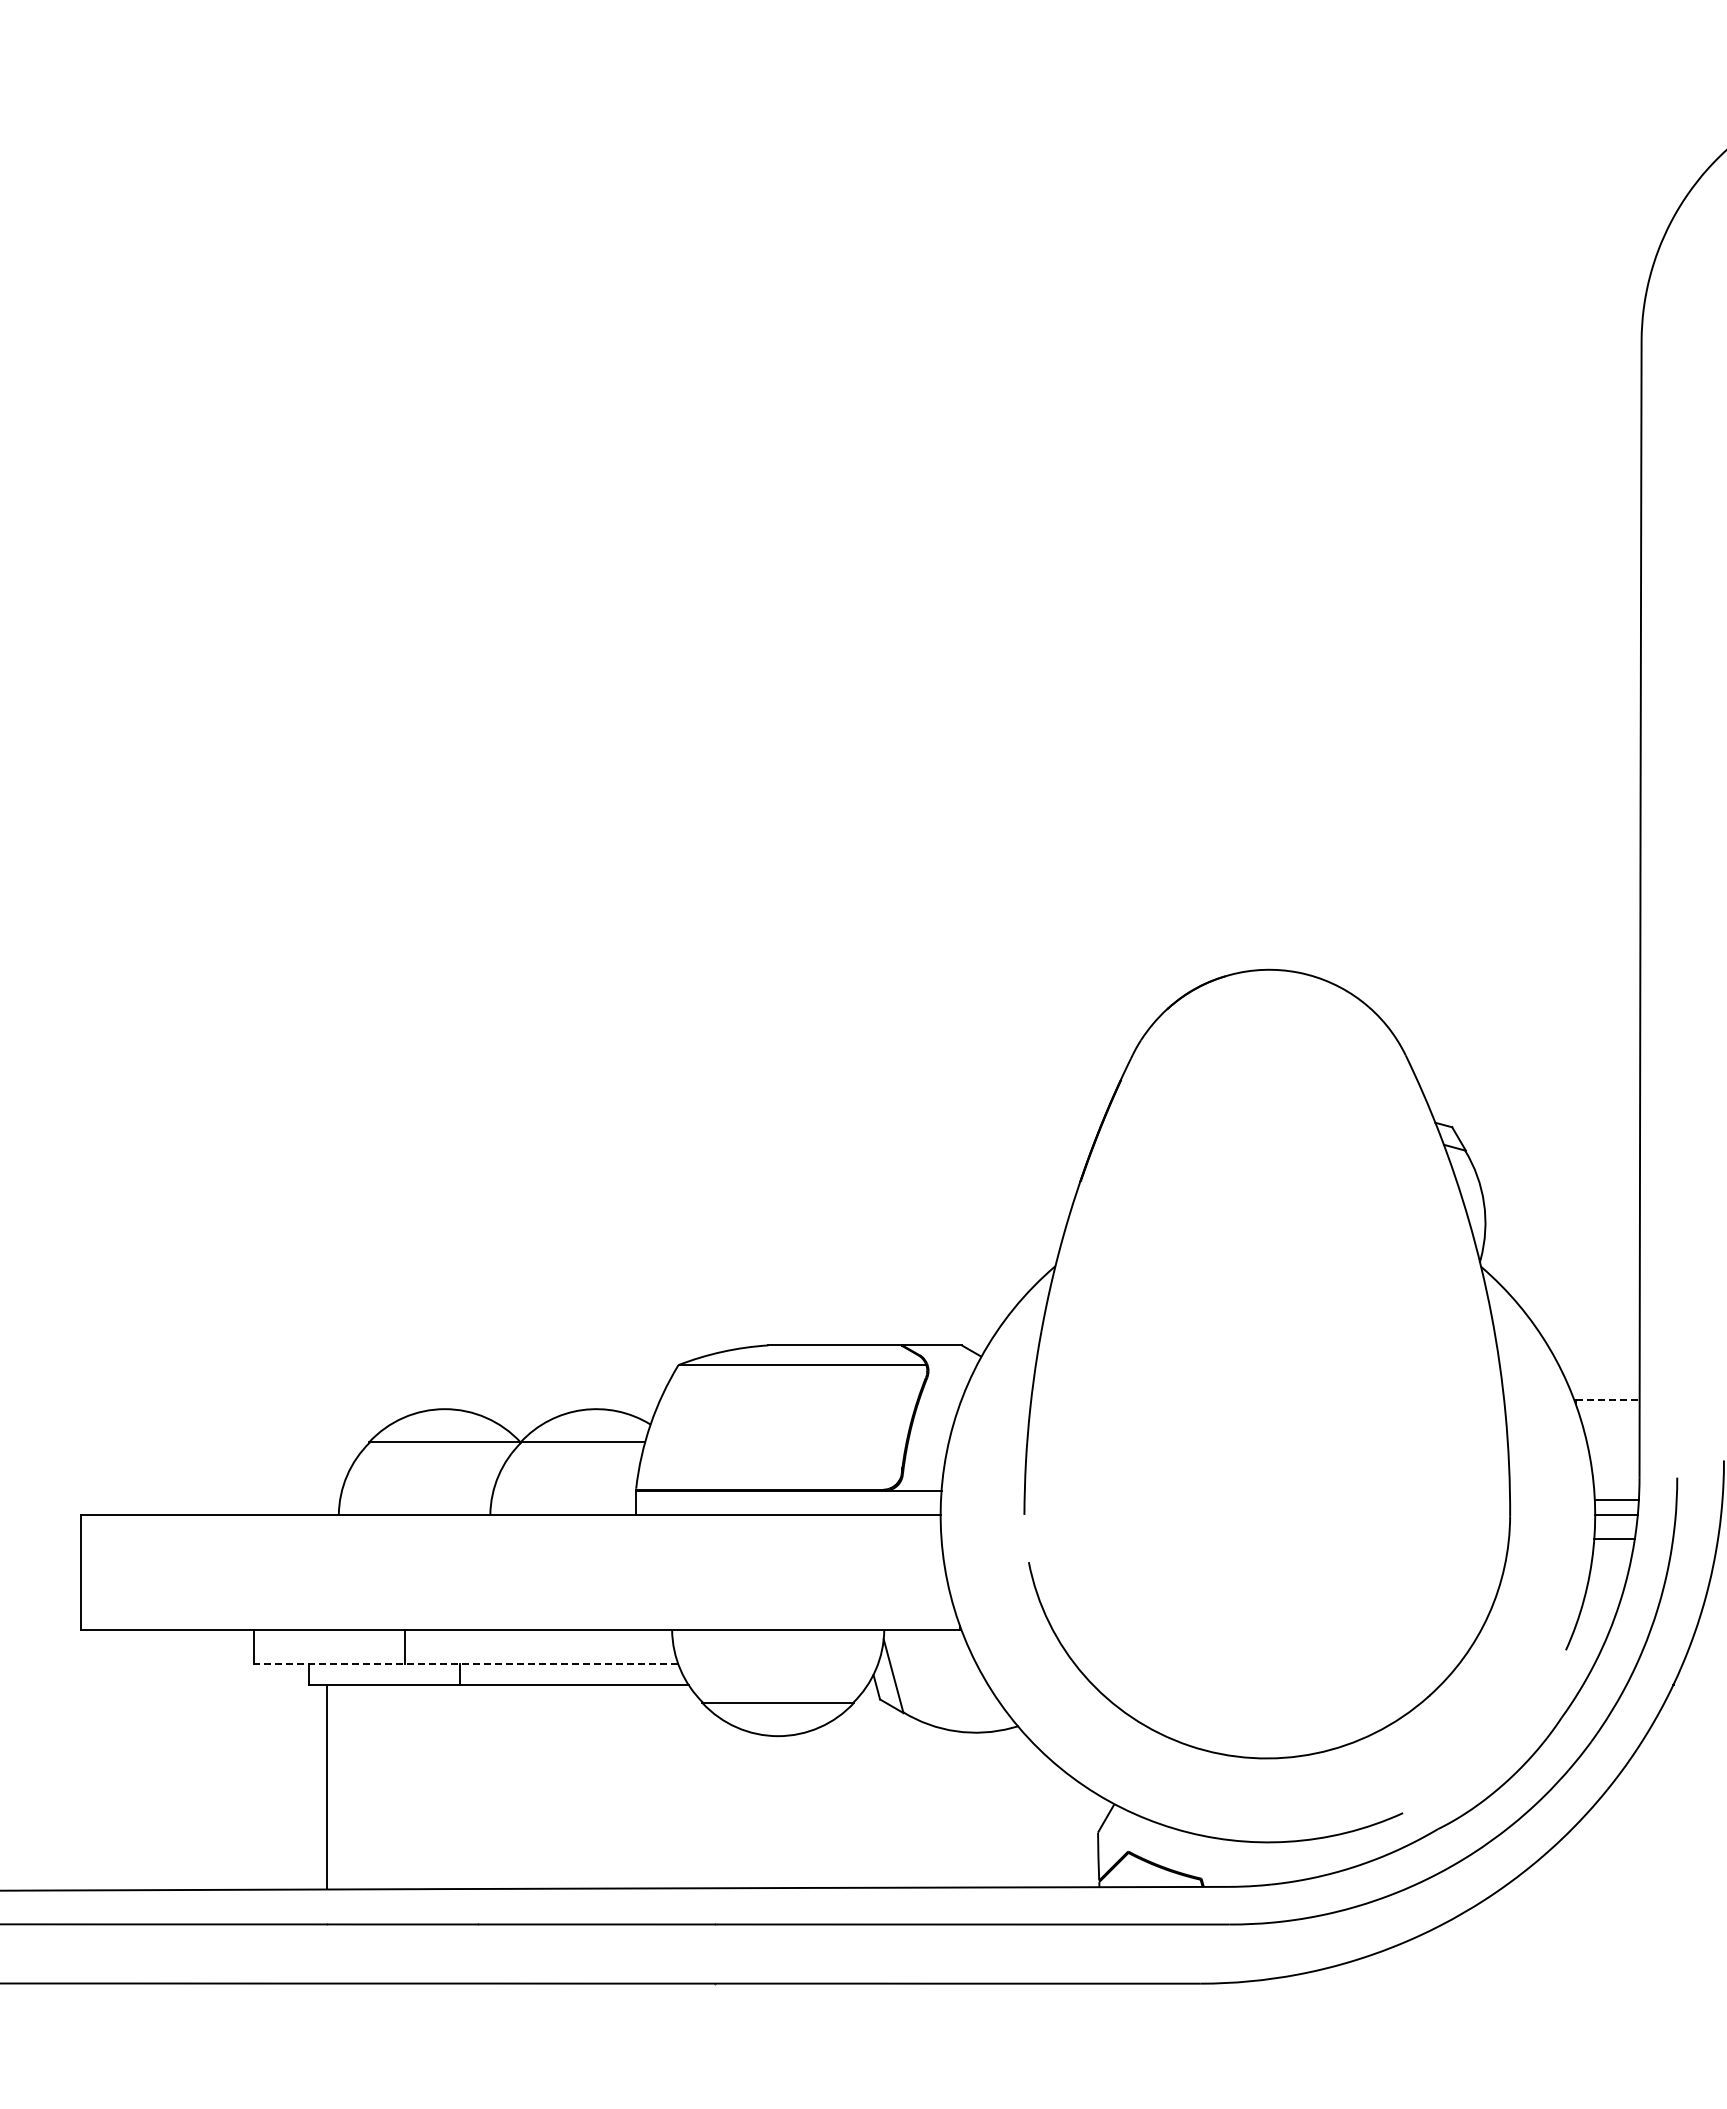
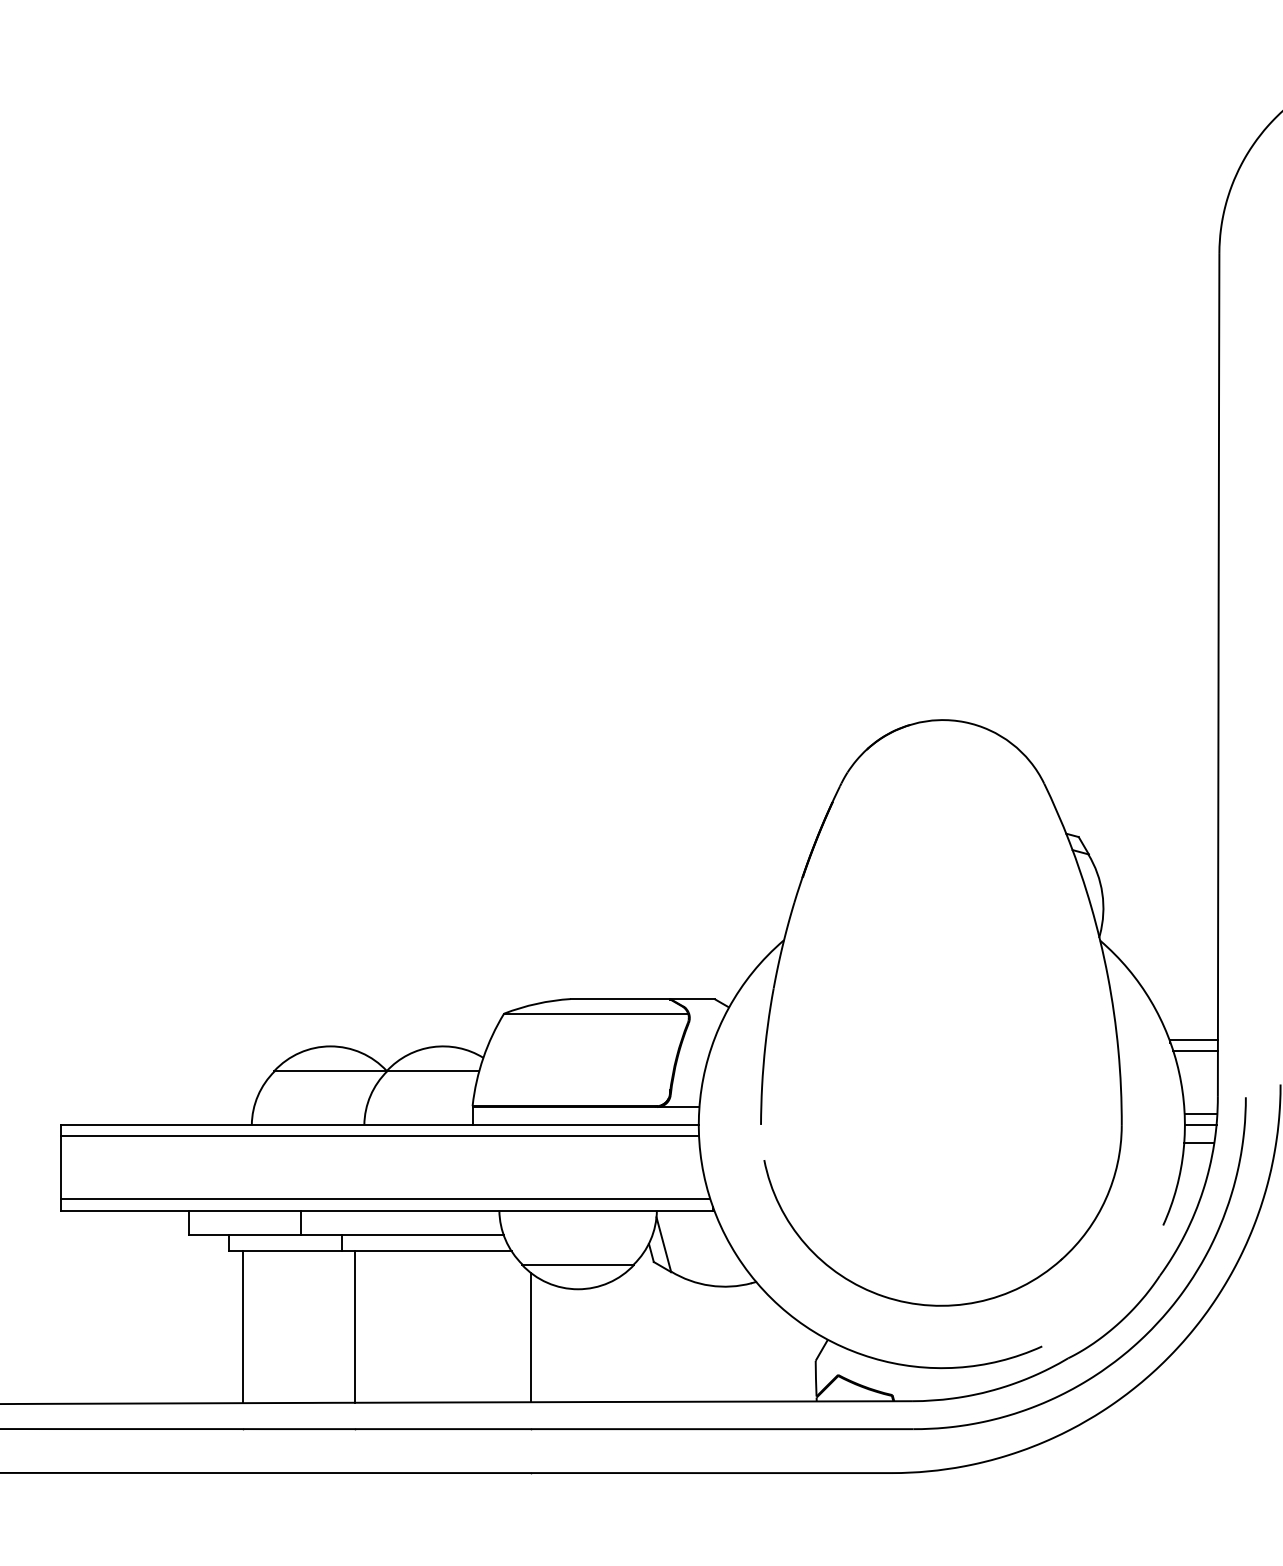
line: (1607, 1399) -> (1194, 1039), dashed -> solid
line: (1609, 1415) -> (1195, 1051), added
line: (511, 1530) -> (380, 1136), added
line: (518, 1615) -> (385, 1199), added
line: (465, 1663) -> (345, 1235), dashed -> solid
line: (478, 1786) -> (355, 1326), added
line: (714, 1801) -> (530, 1337), added

